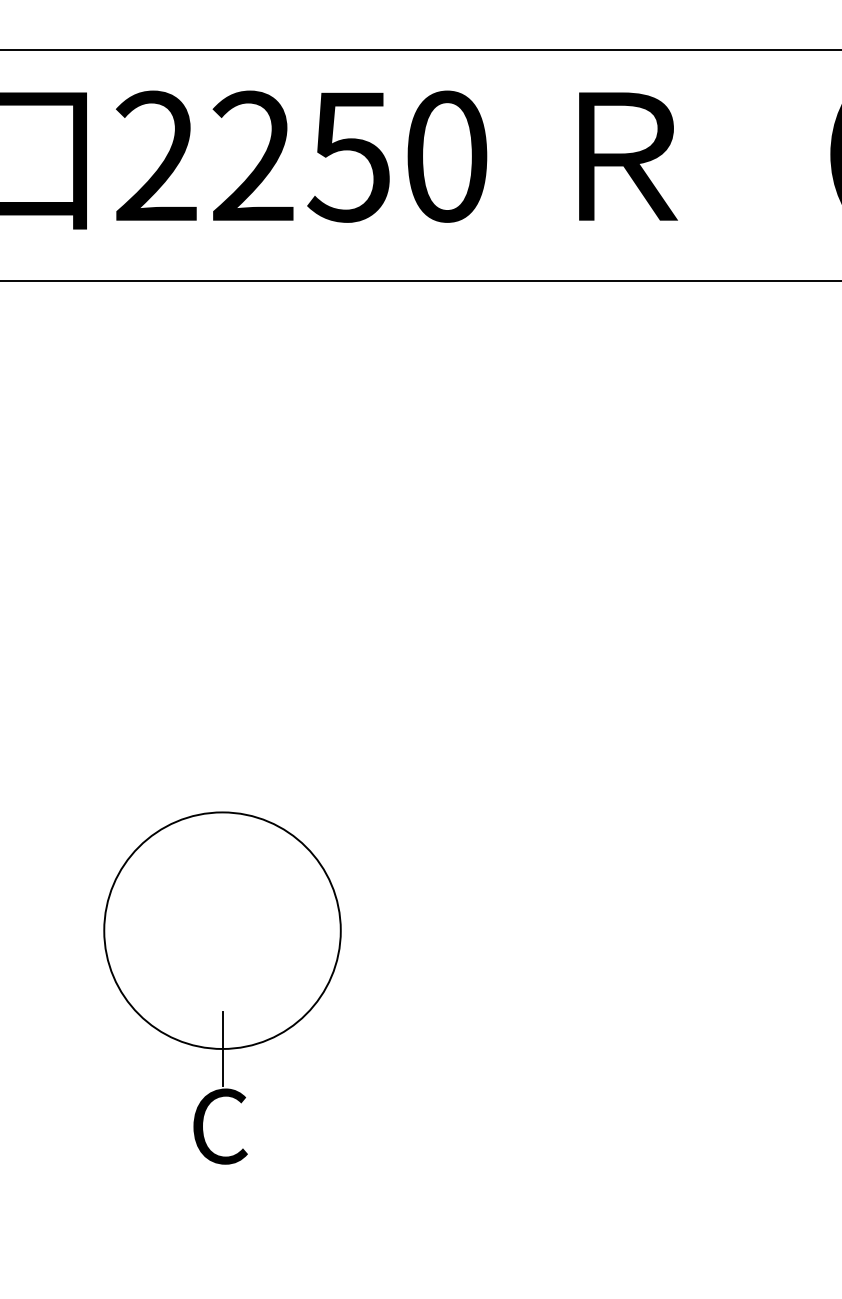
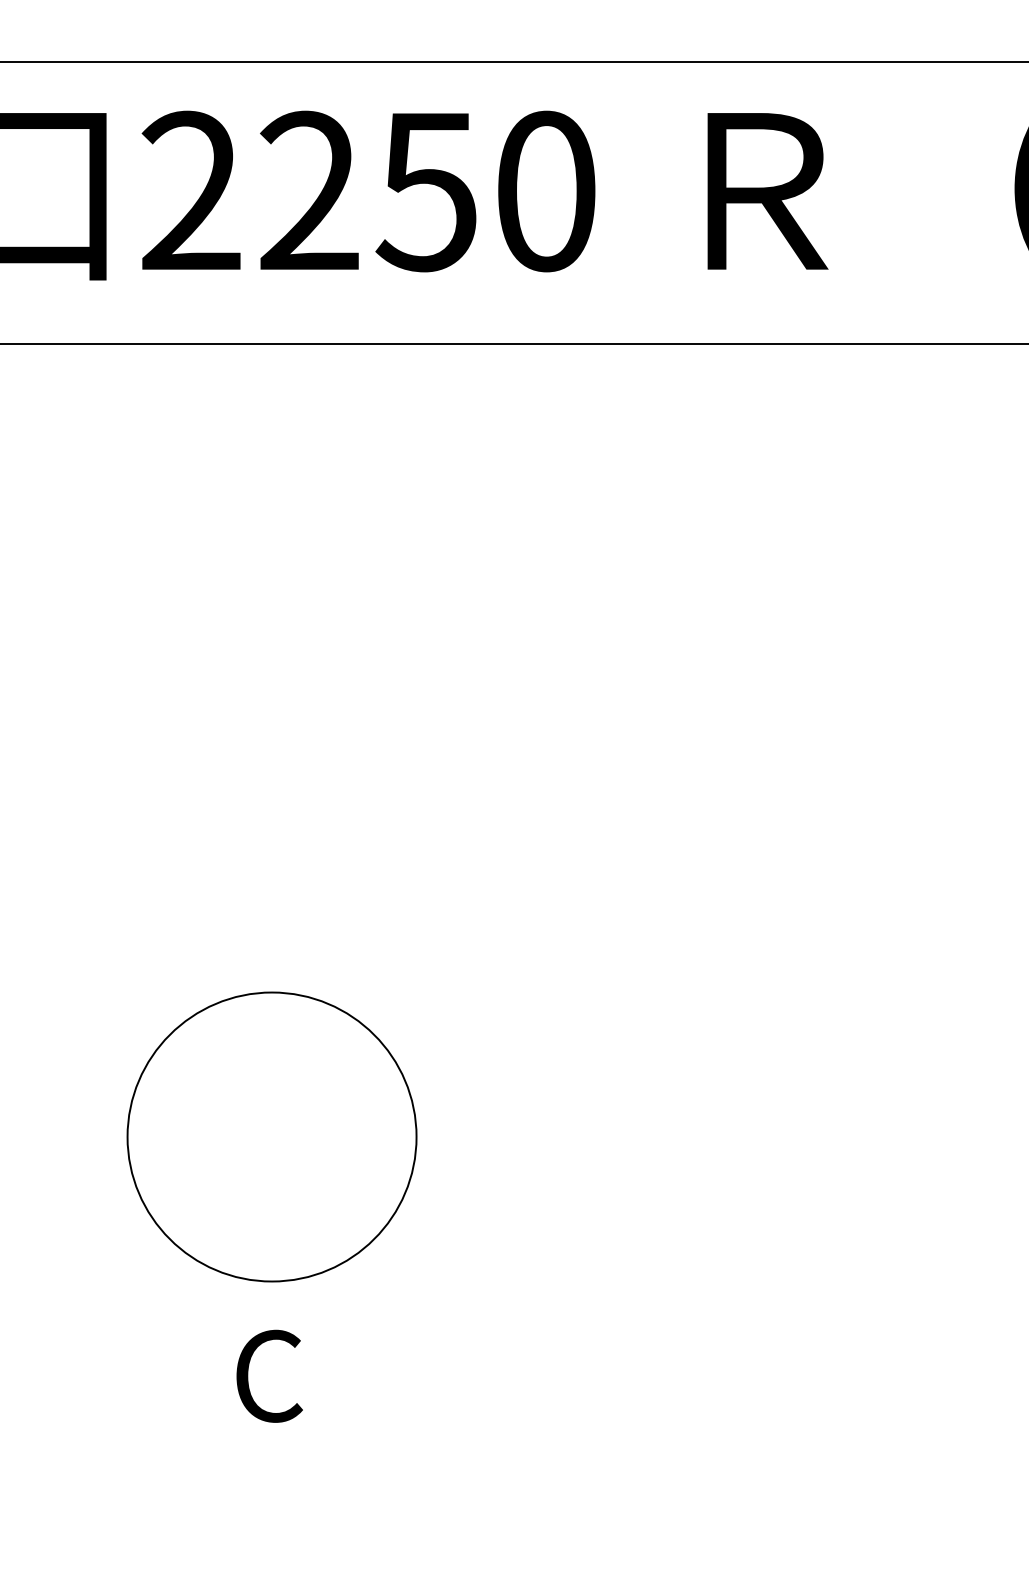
line: (222, 1048) -> (272, 1281), removed

